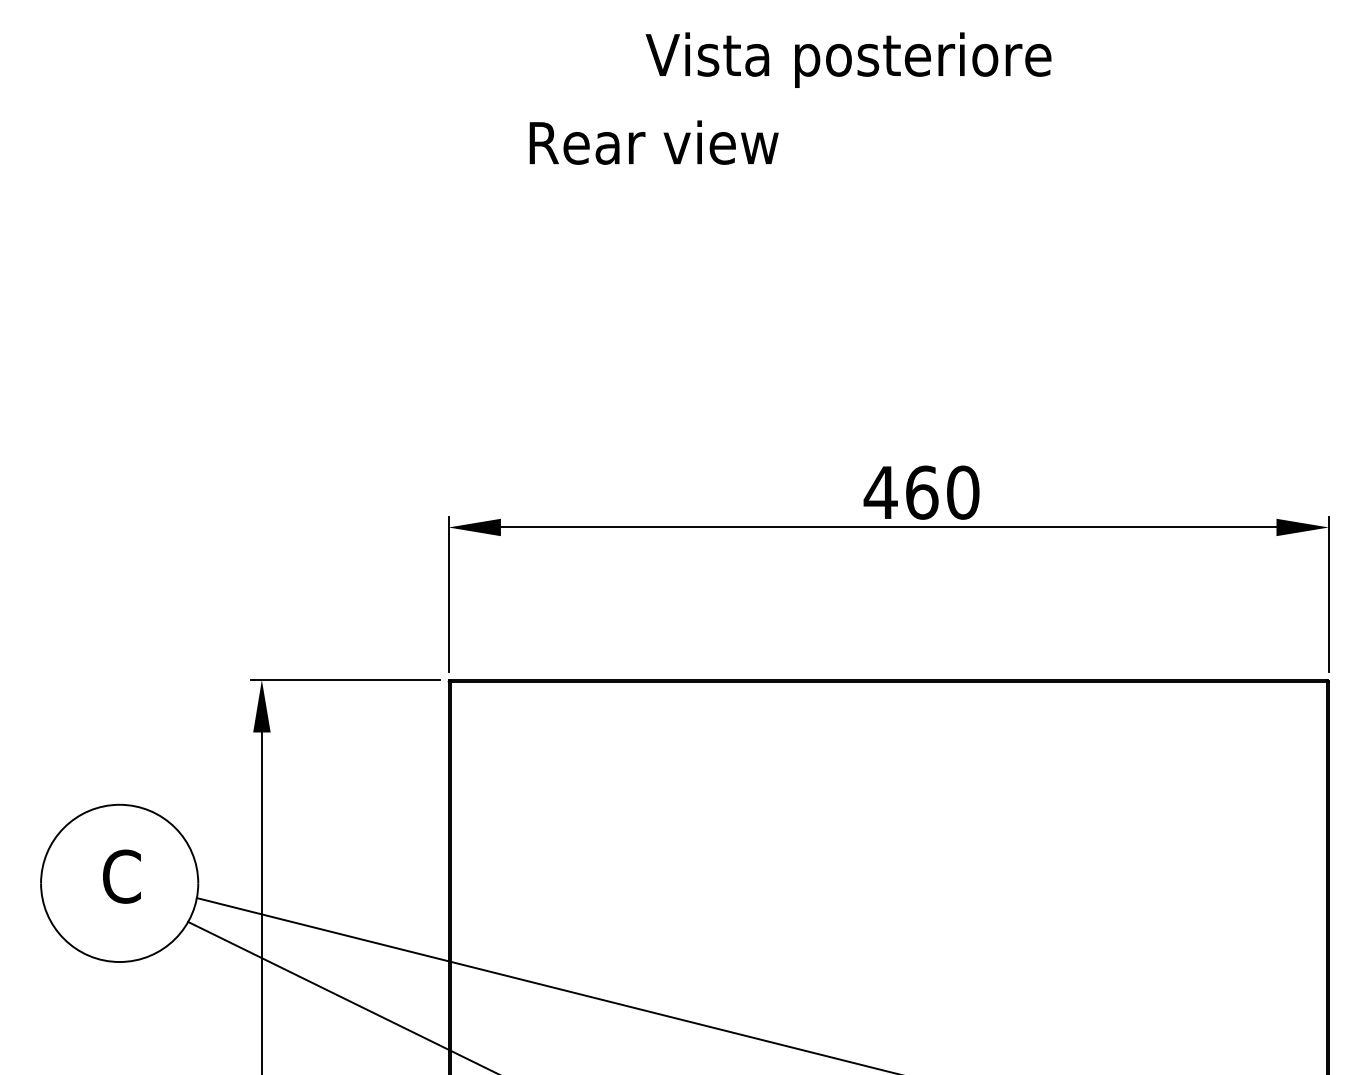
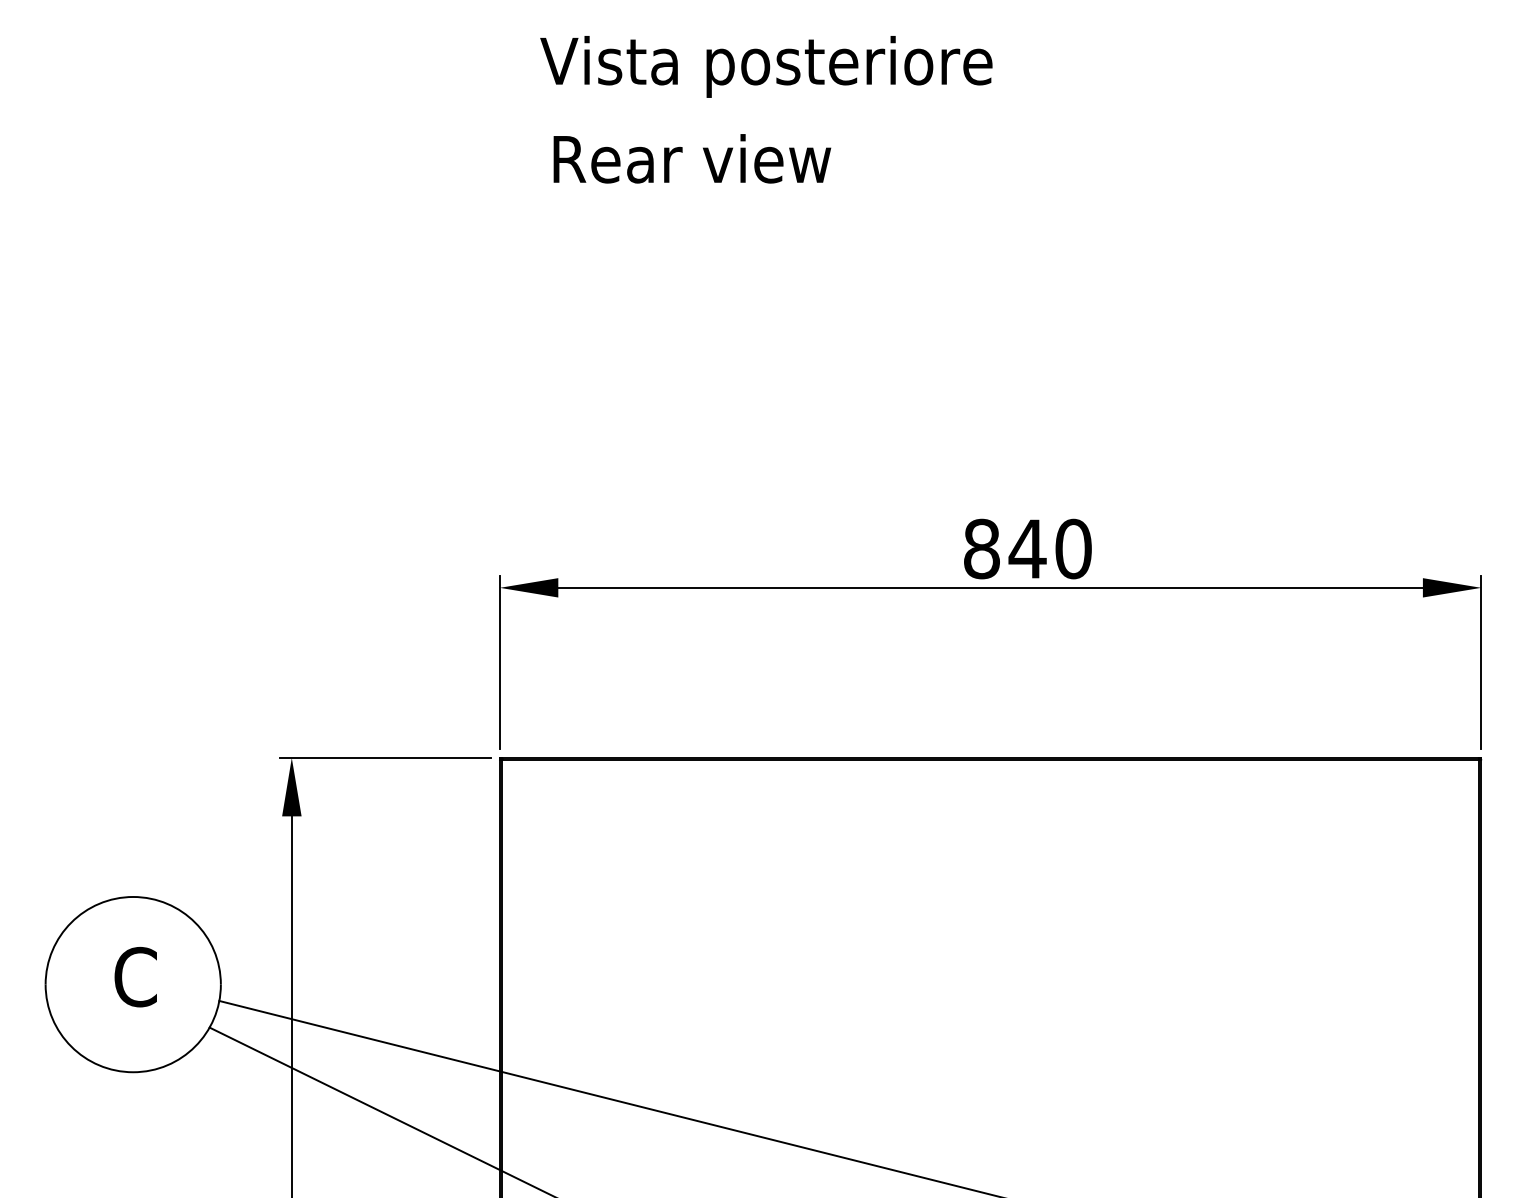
text: (848, 59) -> (766, 66), moved
text: (653, 142) -> (691, 158), moved
text: (901, 492) -> (1004, 548), 460 -> 840

